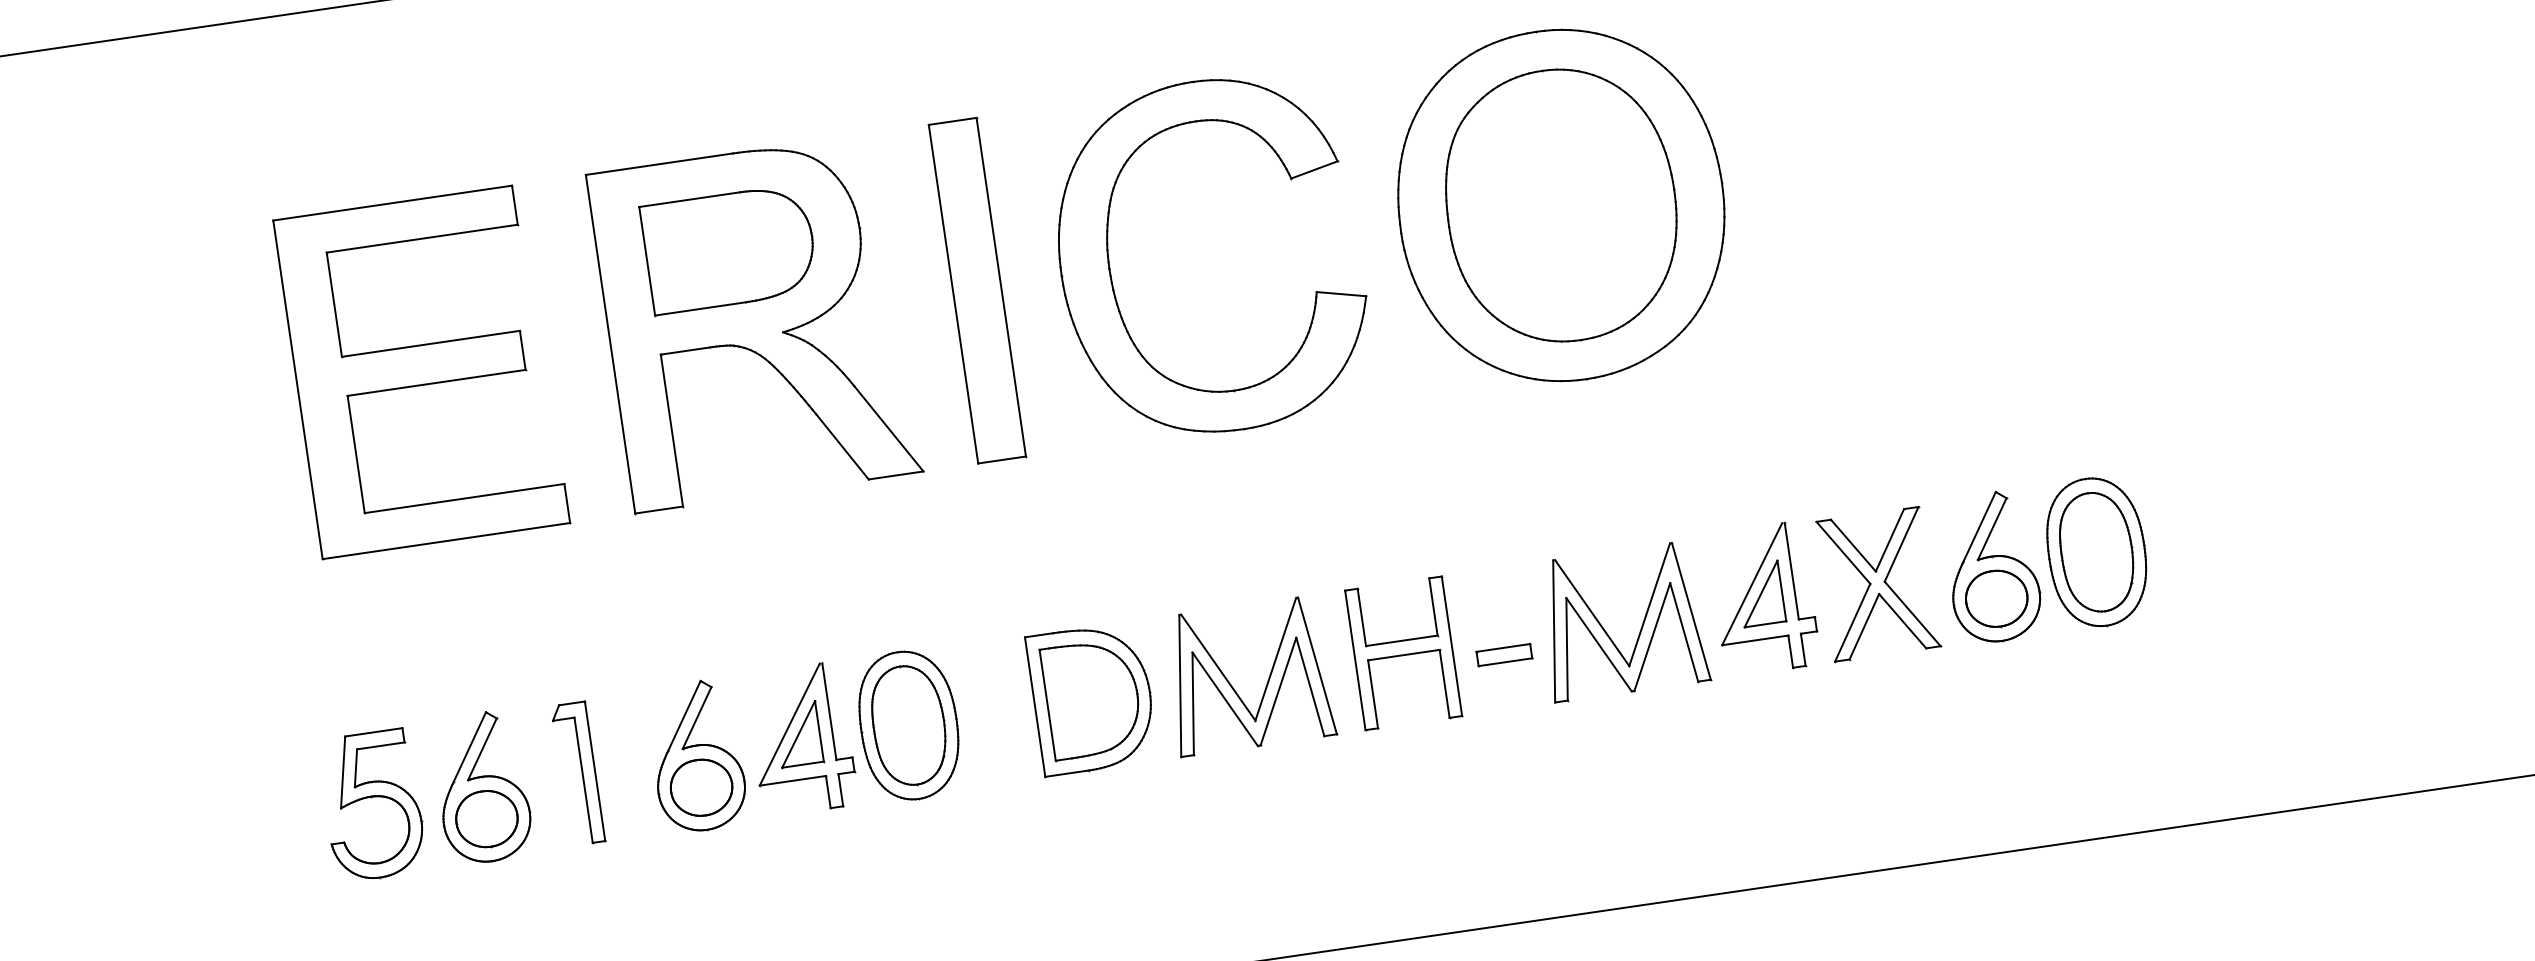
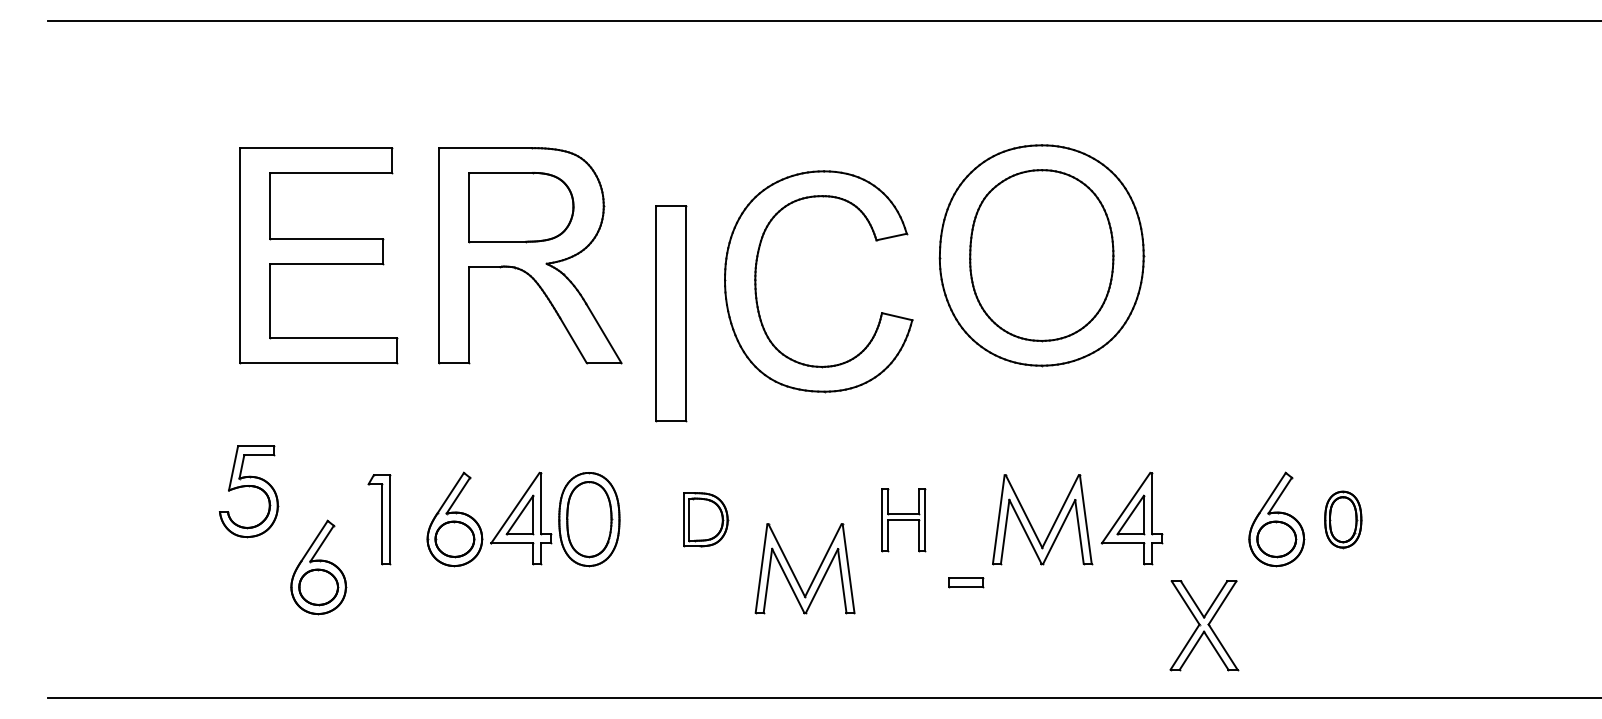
part: (1111, 271) -> (756, 281), moved
part: (977, 290) -> (671, 313), moved
part: (2097, 552) -> (1343, 519), size x0.6
part: (1878, 584) -> (1204, 625), moved
part: (1404, 653) -> (903, 519), size x0.7
part: (1505, 654) -> (966, 582), moved
part: (1233, 686) -> (794, 573), moved
part: (1091, 698) -> (705, 519), size x0.6
part: (482, 787) -> (318, 567), moved
part: (373, 805) -> (249, 491), moved

